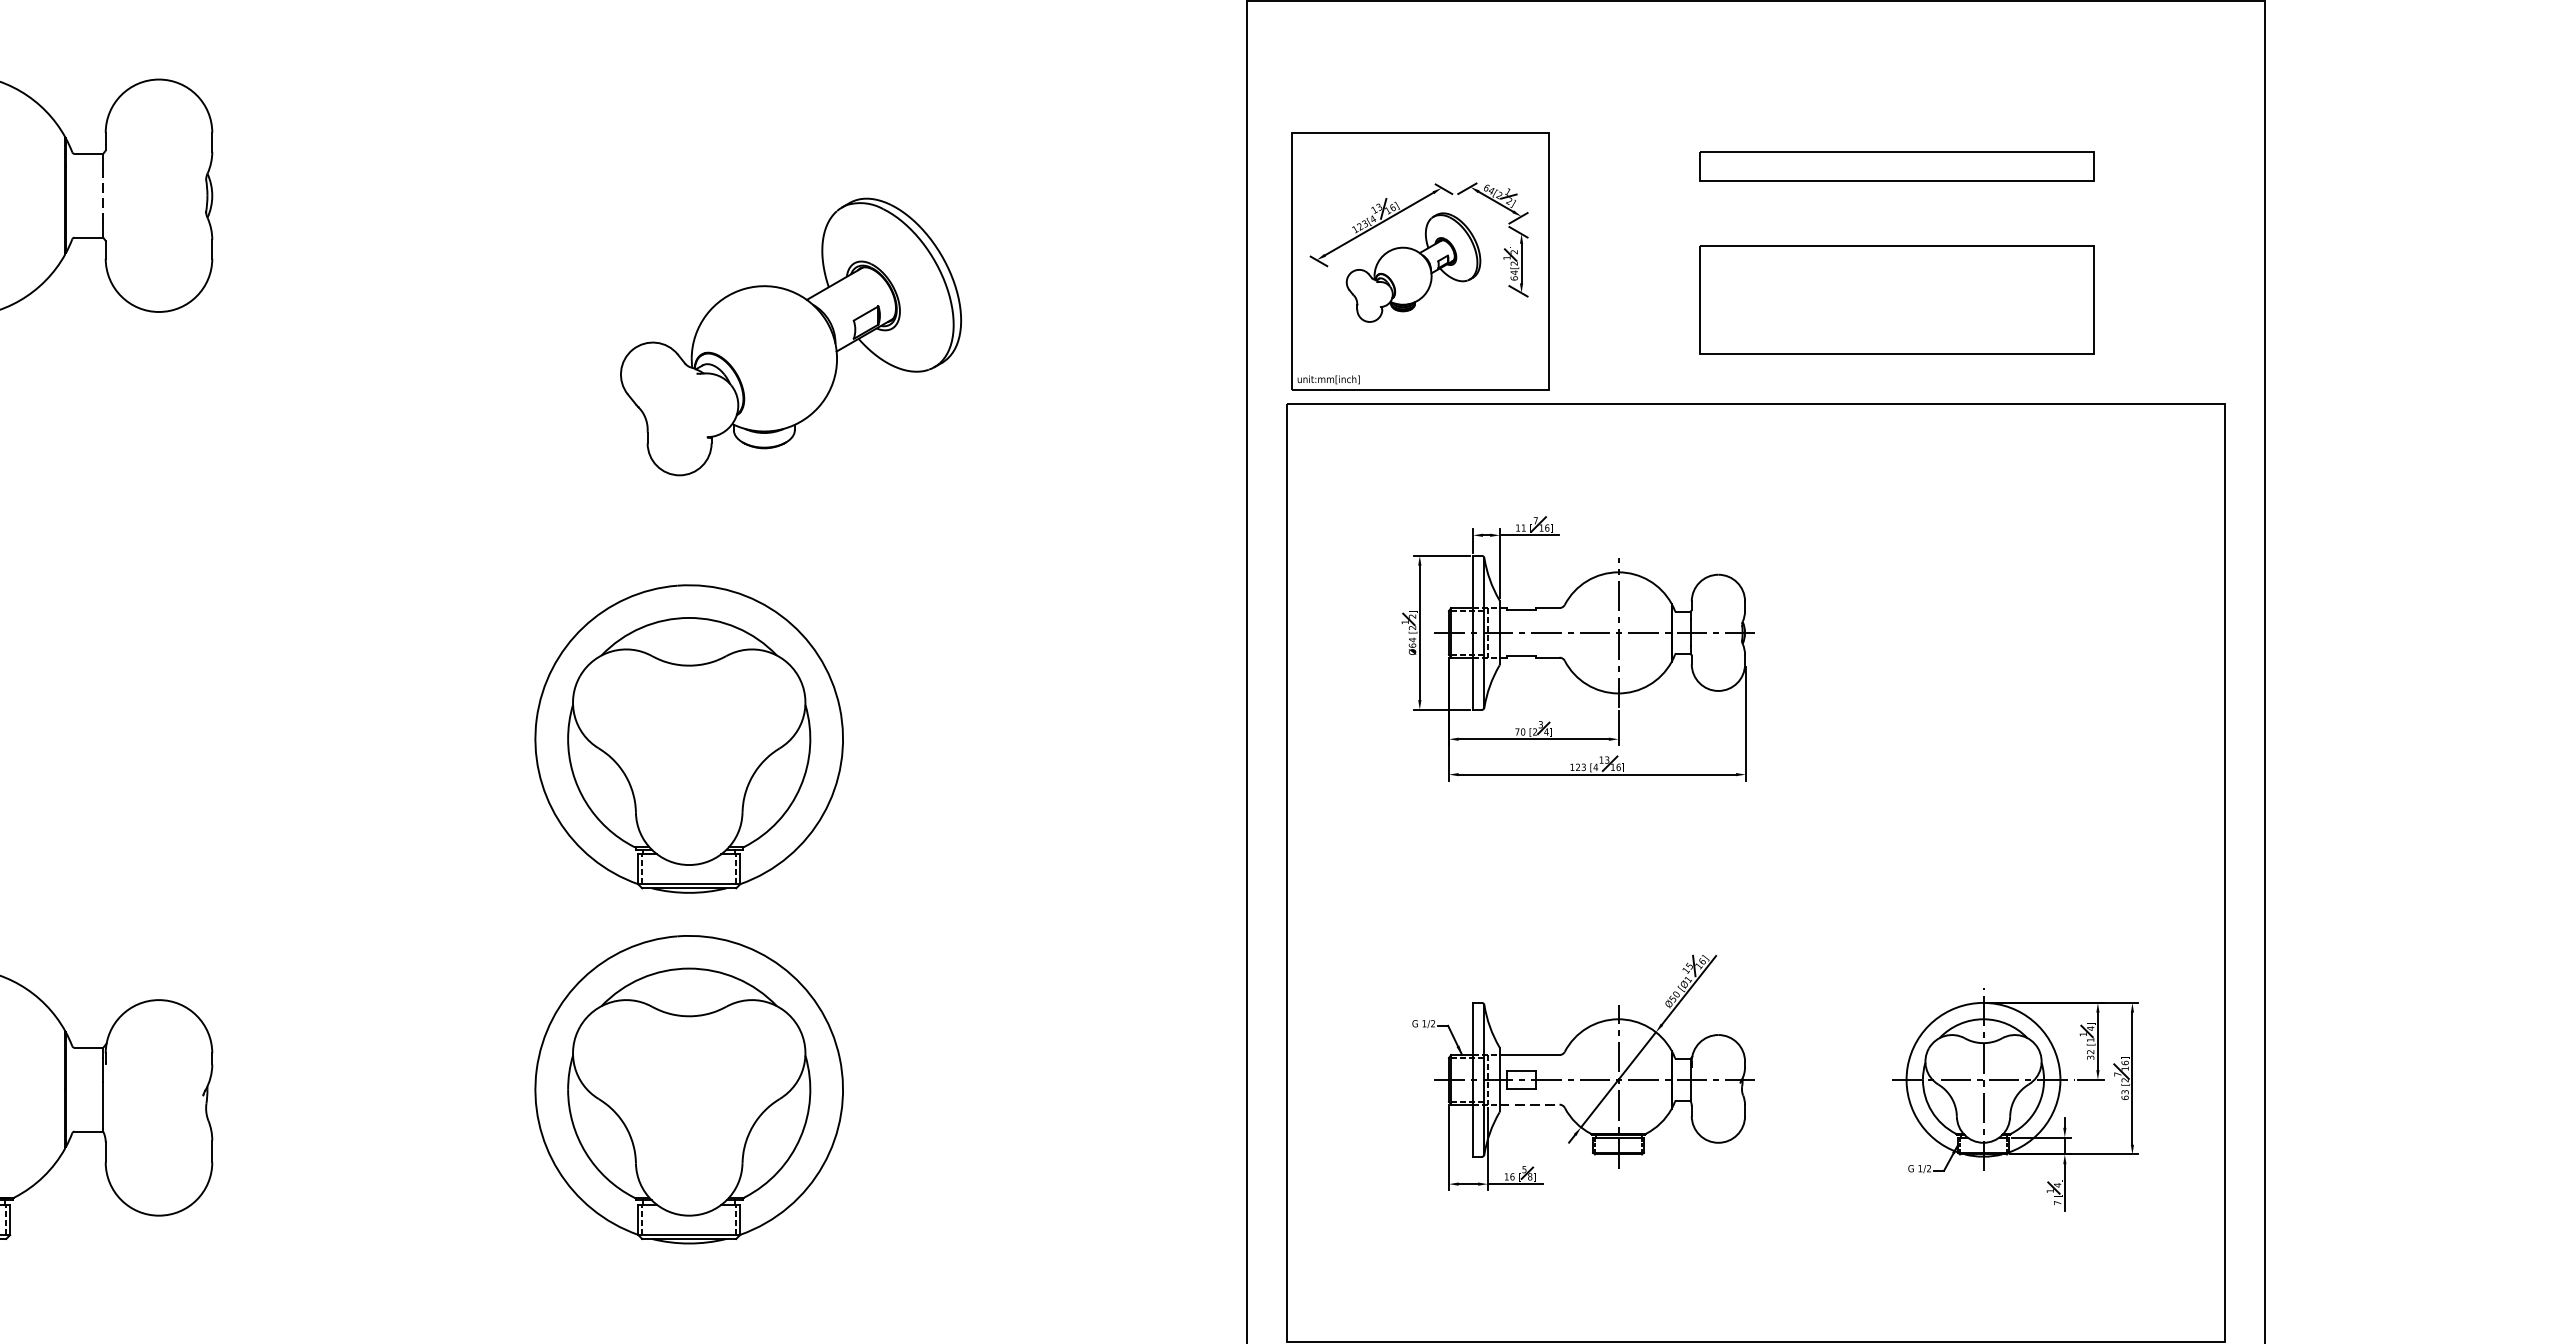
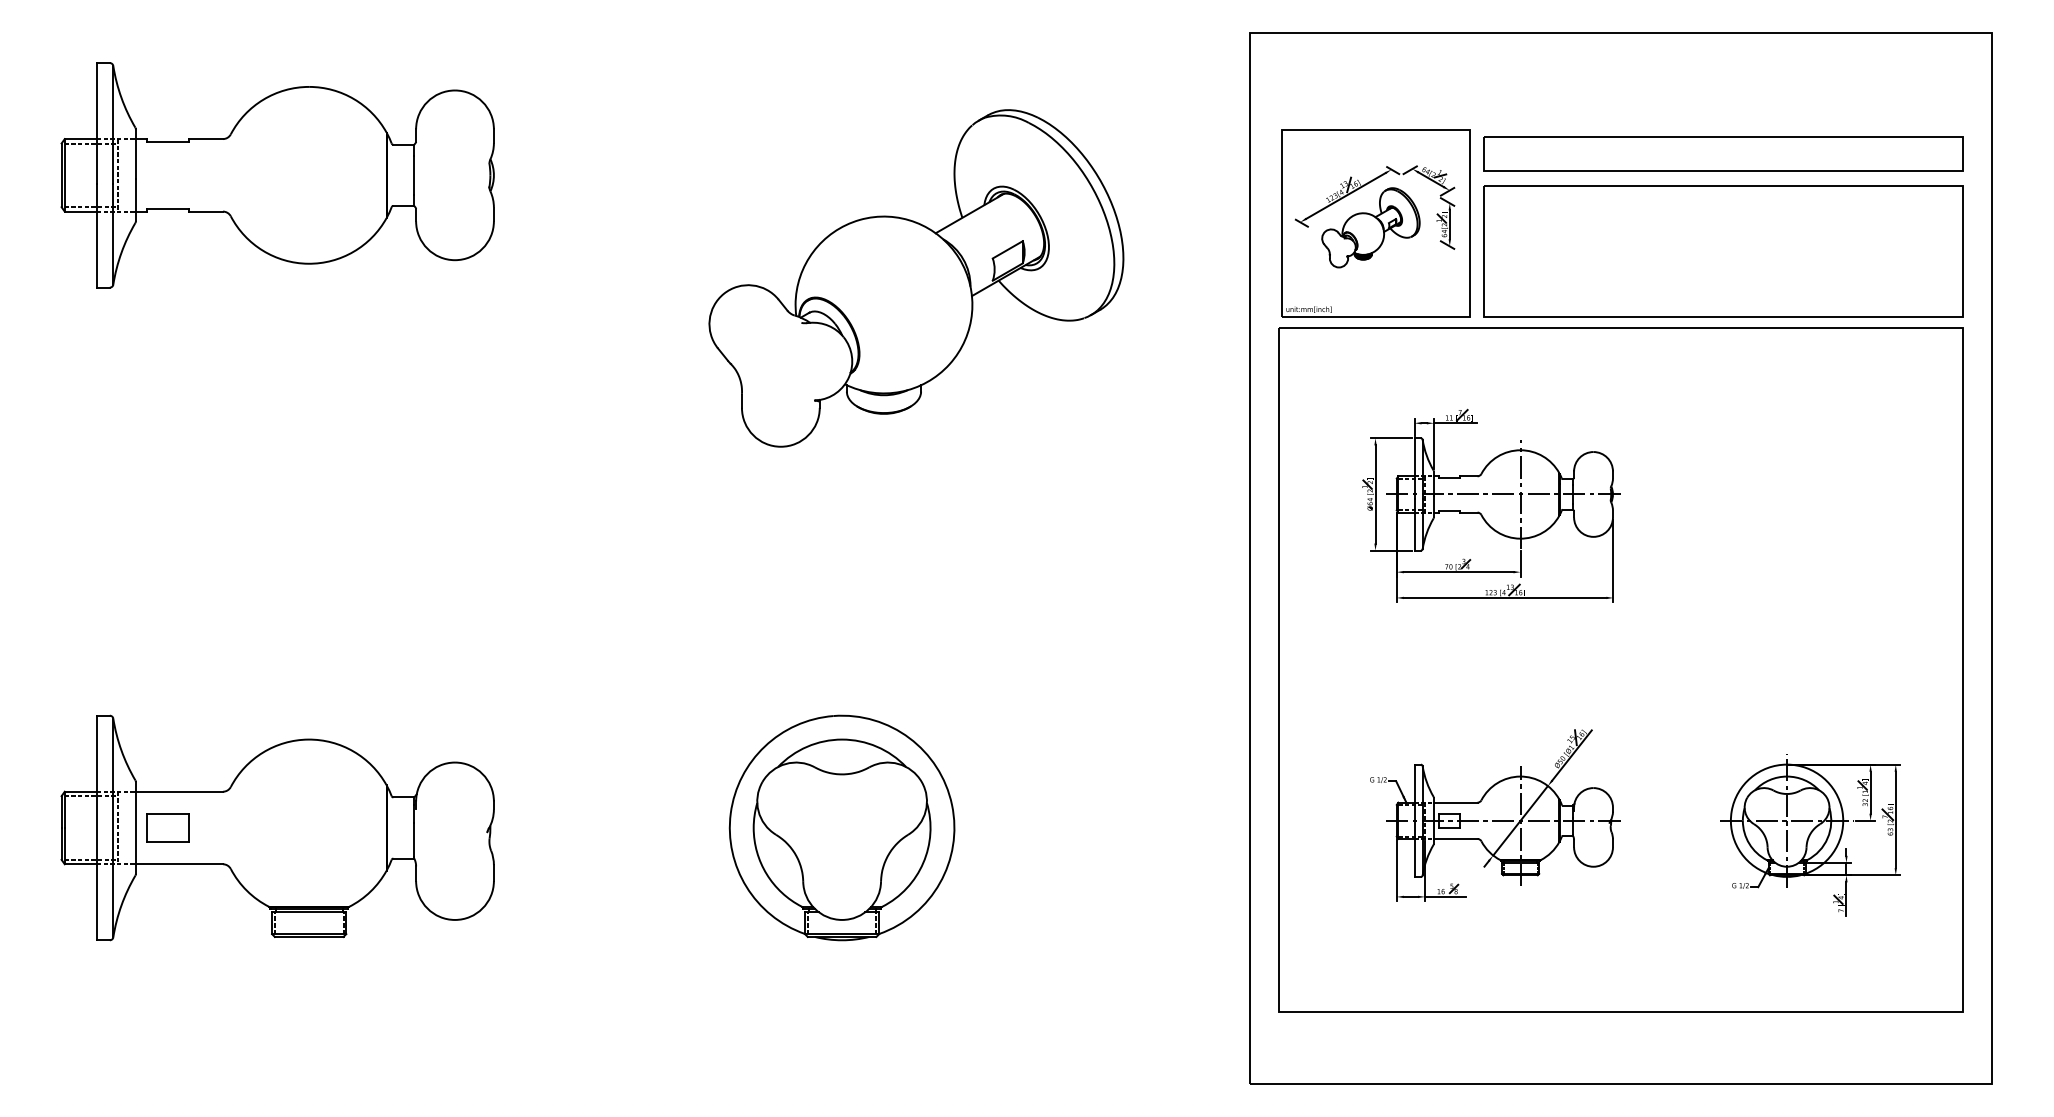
part: (1896, 165) -> (1723, 153), size x1.67
line: (103, 195) -> (414, 175), dashed -> solid
part: (1896, 300) -> (1723, 251), size x1.67
part: (791, 337) -> (916, 278), size x1.67
part: (688, 738) -> (841, 571), removed
line: (1529, 1104) -> (1455, 838), dashed -> solid

